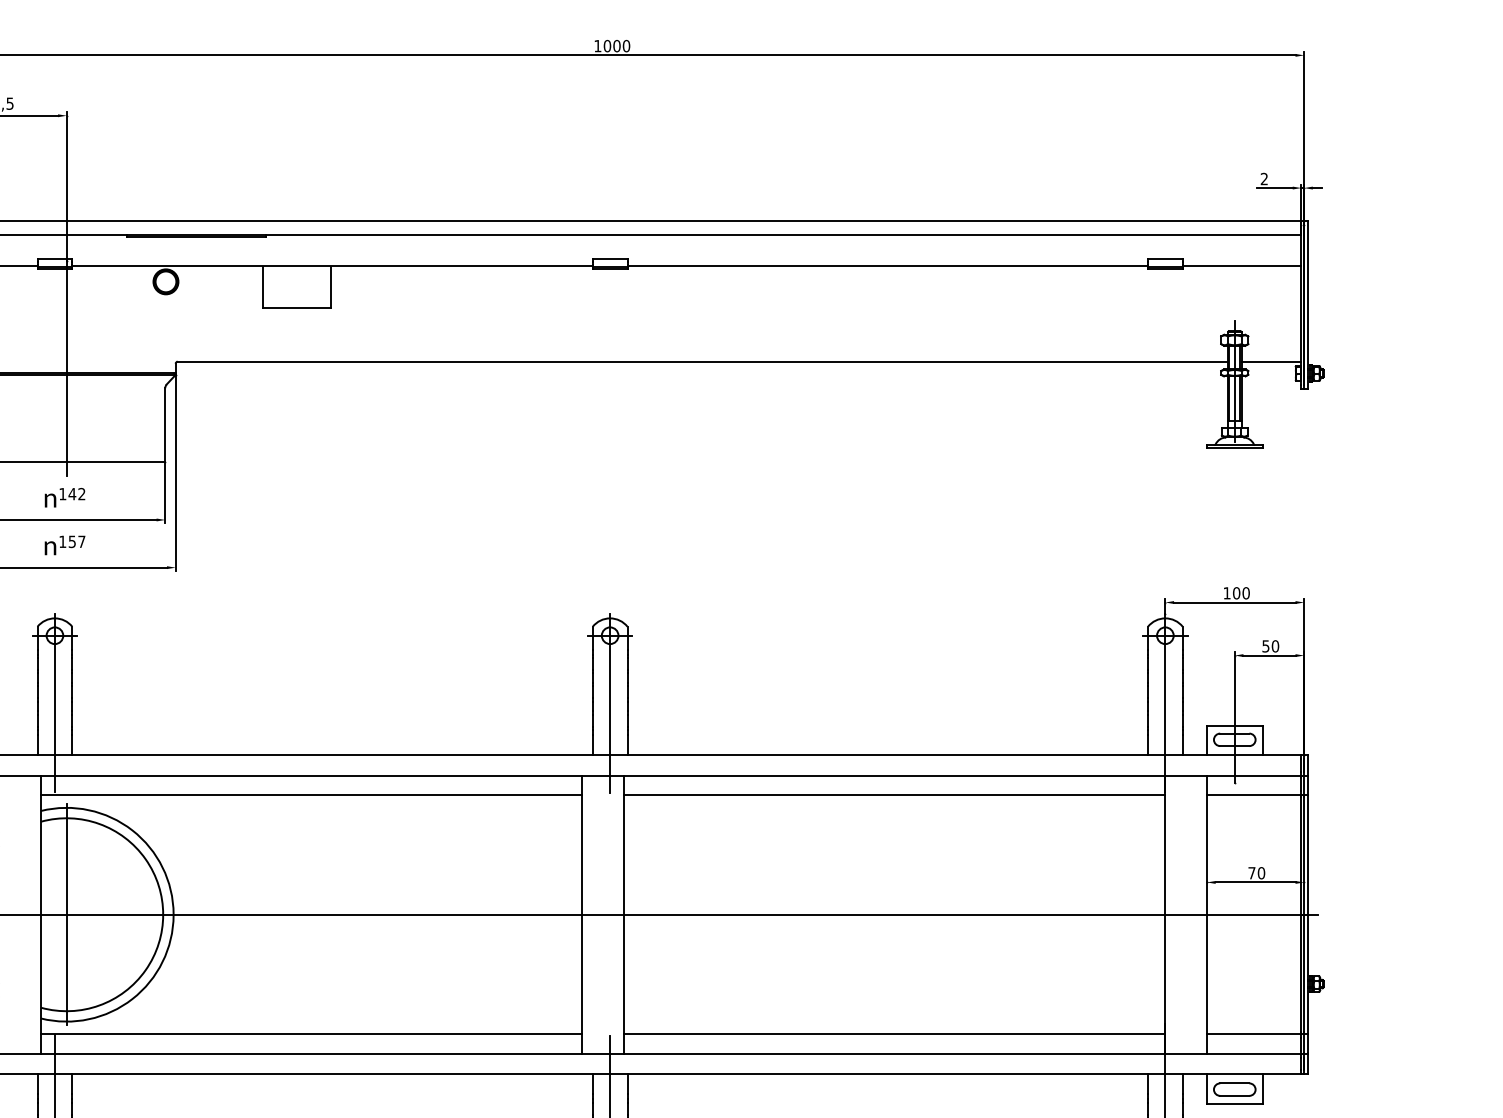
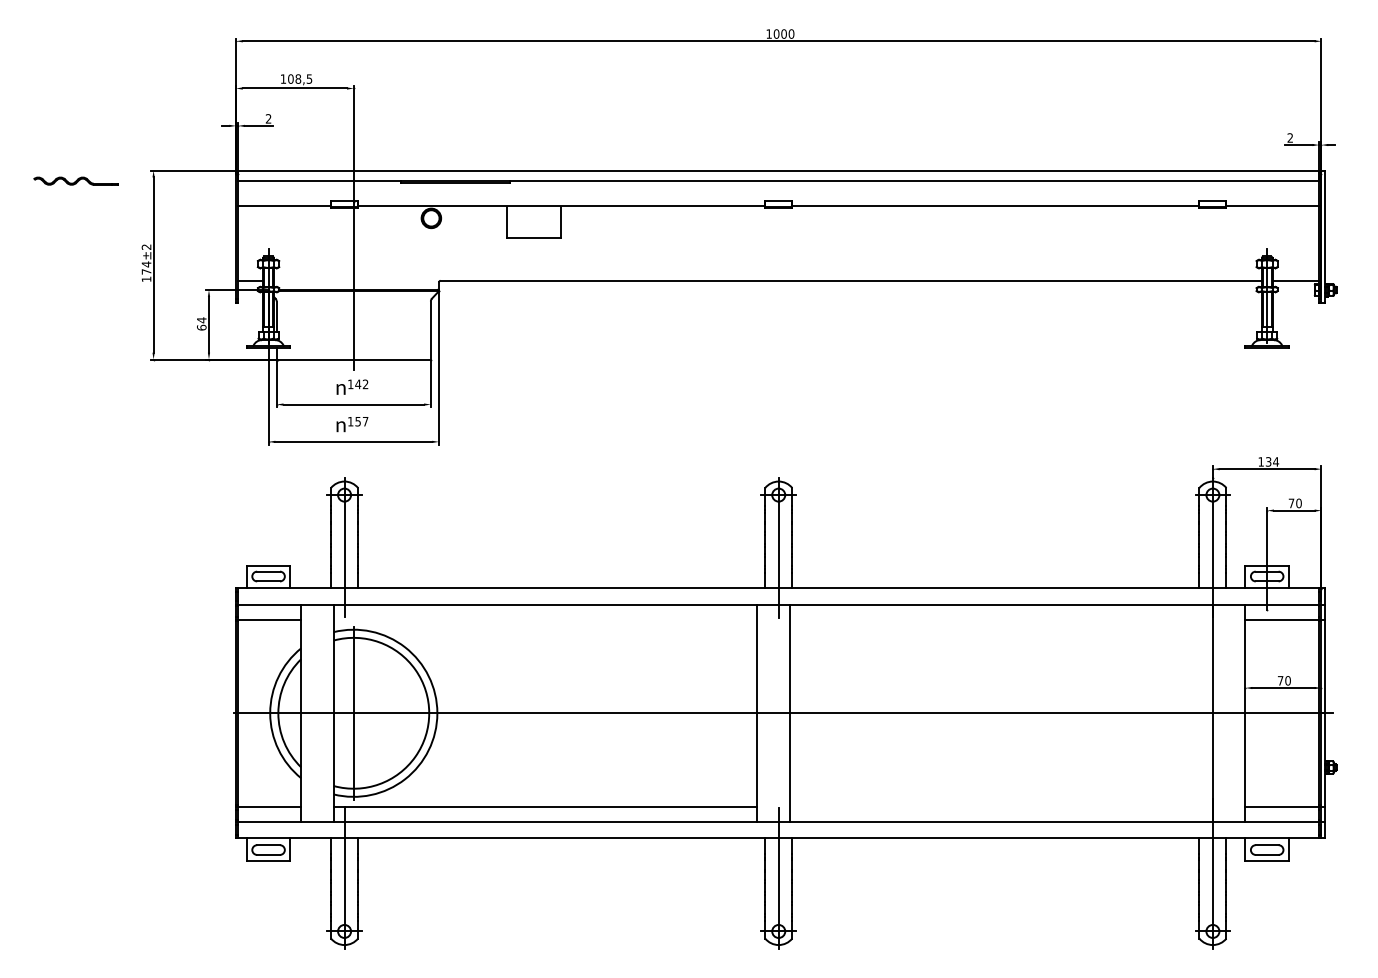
text: (1241, 592) -> (1272, 461), 100 -> 134
text: (1265, 646) -> (1291, 503), 50 -> 70
line: (311, 794) -> (545, 619), removed
line: (893, 794) -> (1000, 619), removed
line: (893, 1033) -> (1000, 806), removed

